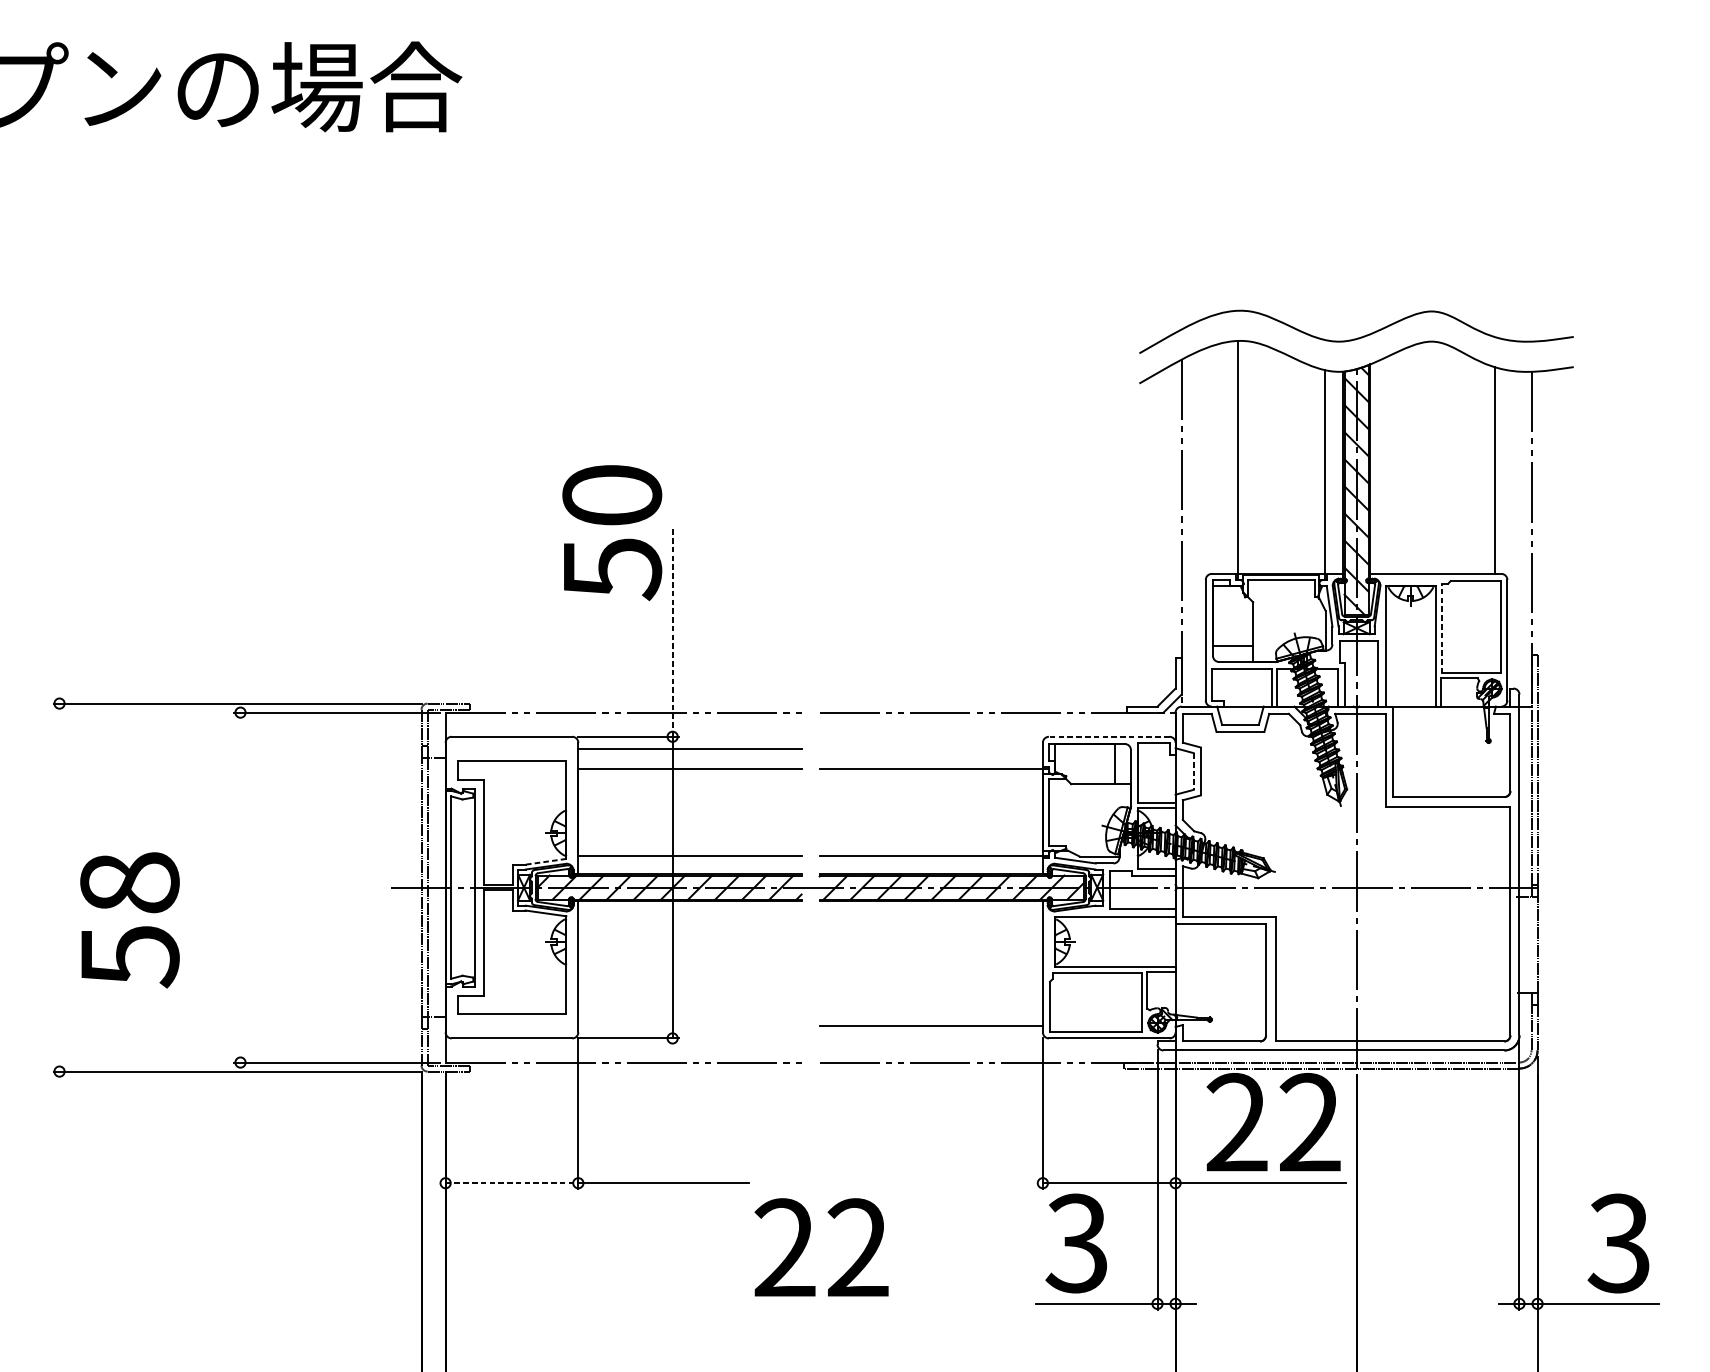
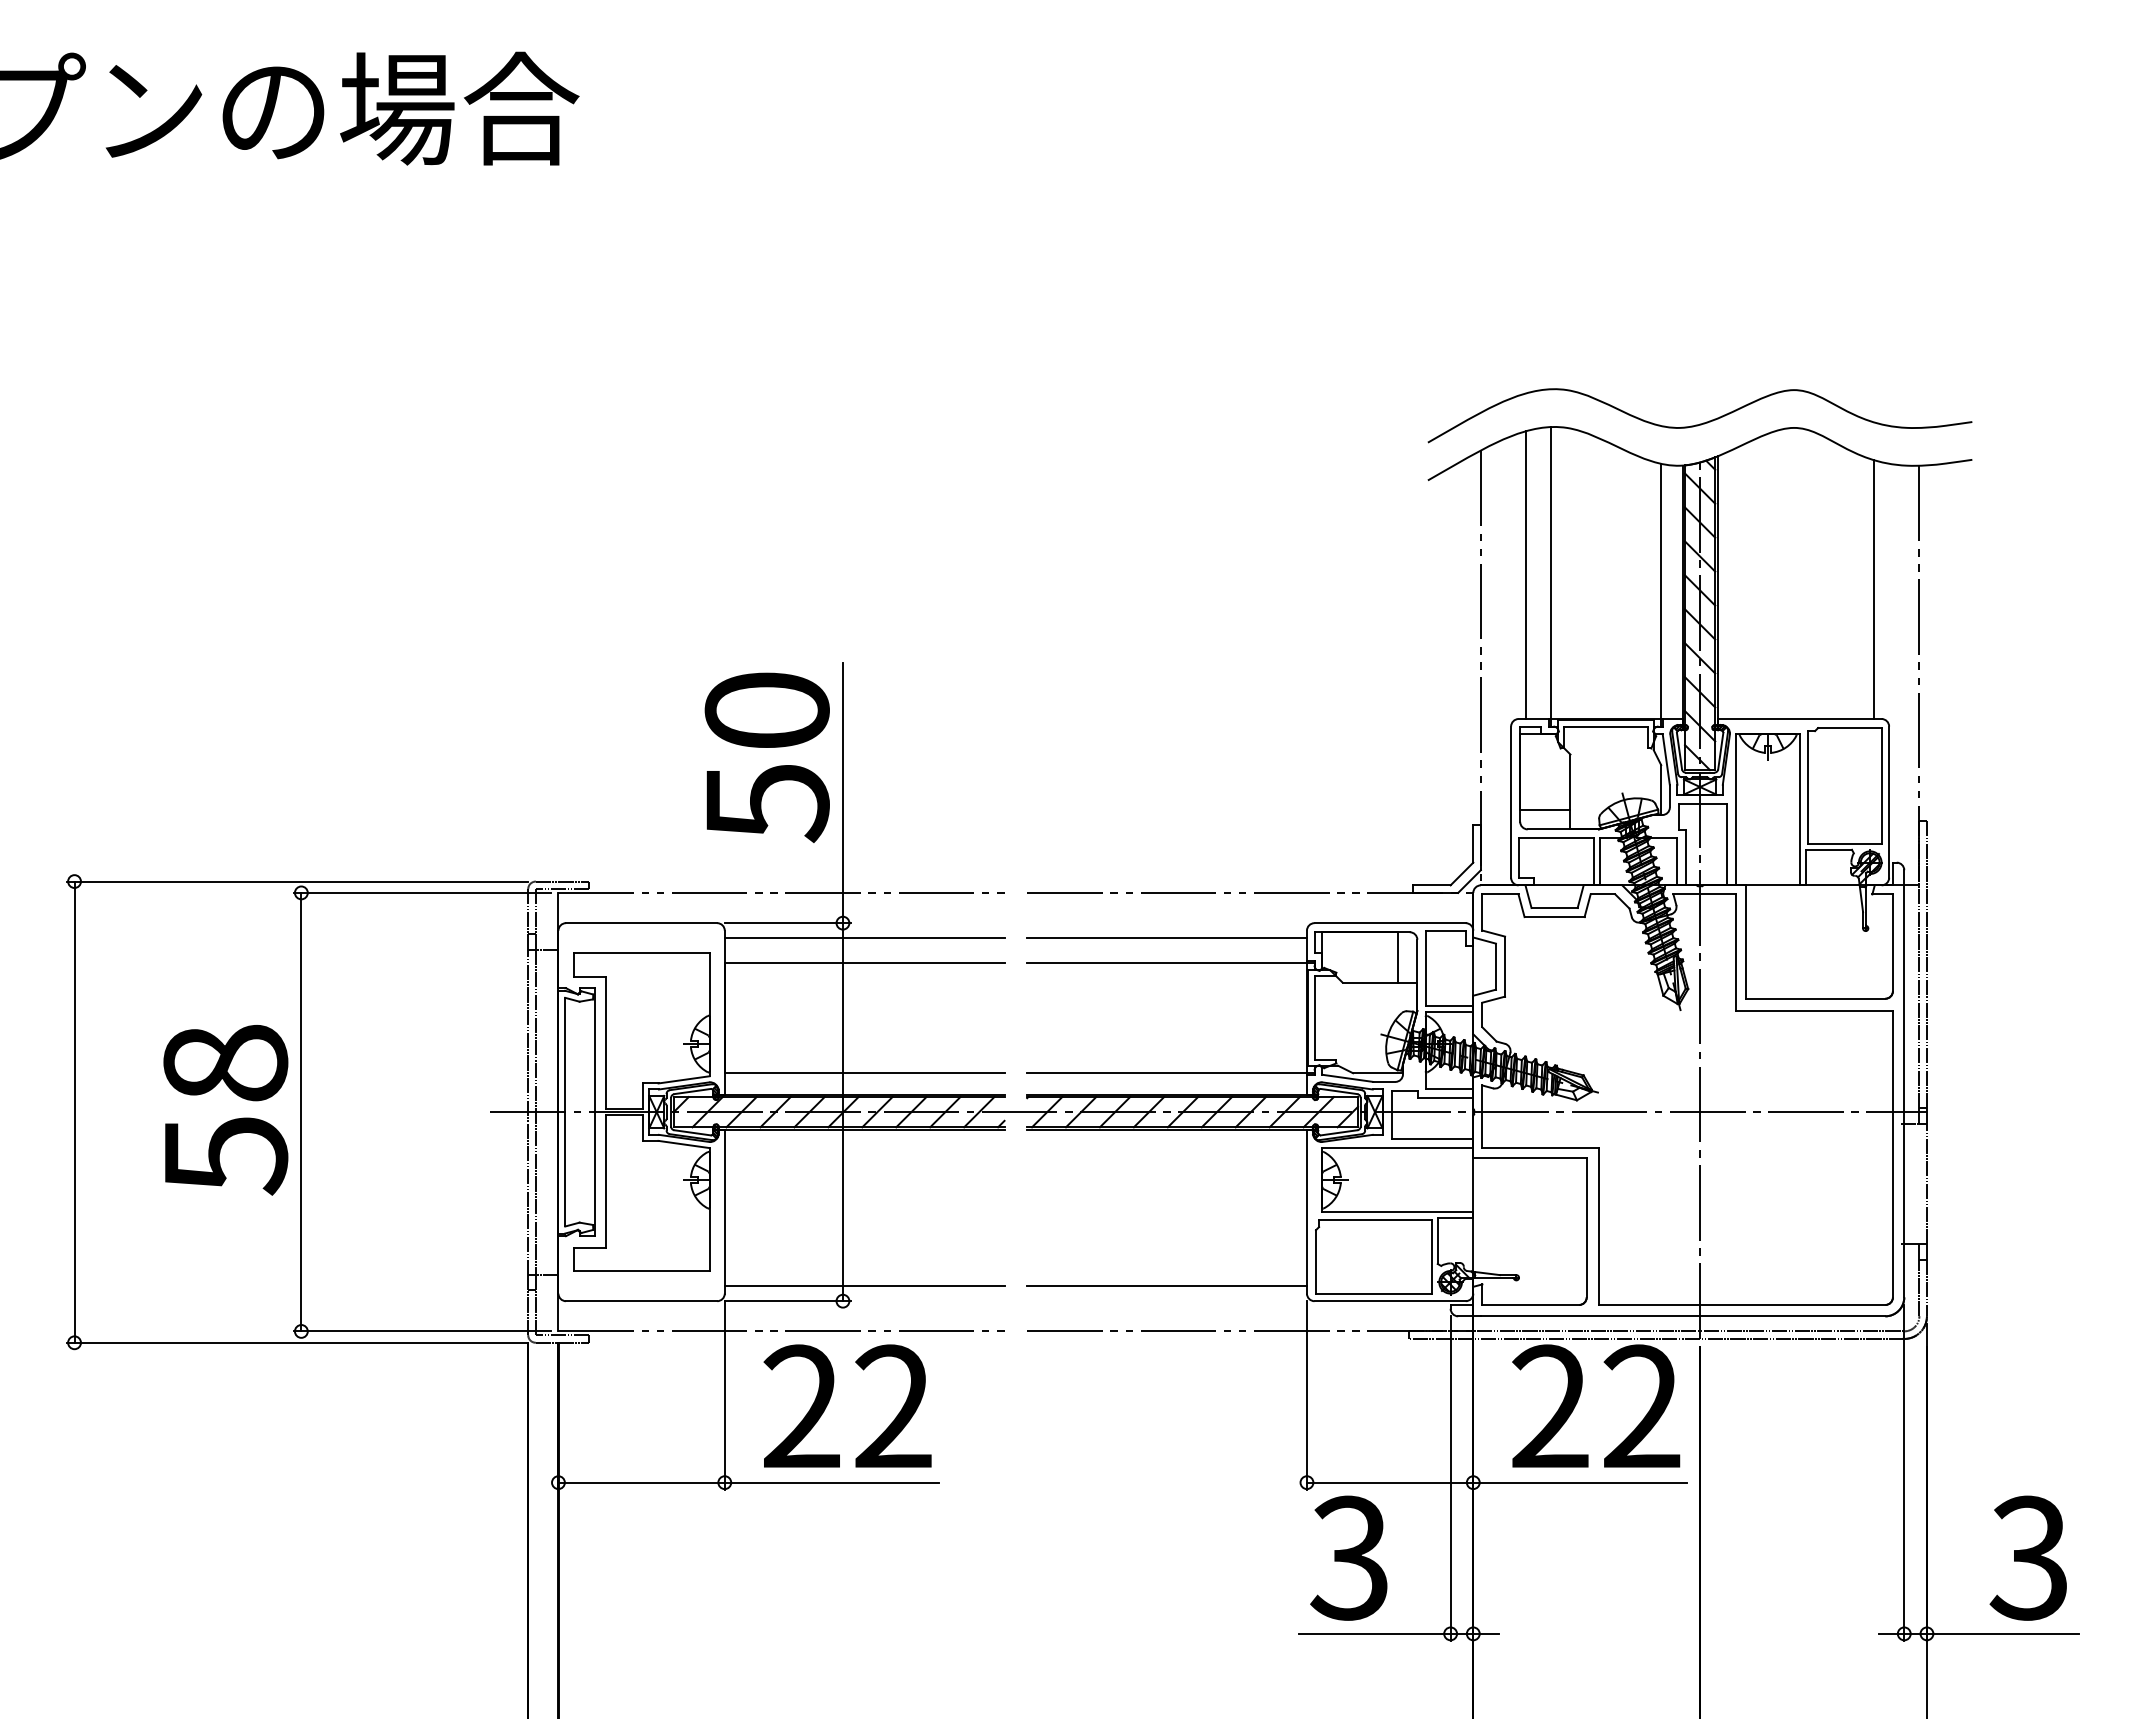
line: (1218, 459) -> (1526, 575), added
text: (611, 532) -> (766, 757), moved
line: (1442, 627) -> (1807, 786), dashed -> solid
line: (672, 632) -> (842, 792), dashed -> solid
line: (1109, 737) -> (1390, 923), dashed -> solid
line: (930, 749) -> (1166, 938), added
line: (1193, 772) -> (1495, 967), dashed -> solid
line: (546, 861) -> (684, 1079), dashed -> solid
line: (59, 887) -> (74, 1111), added
line: (240, 887) -> (301, 1111), added
text: (129, 920) -> (225, 1110), moved
line: (689, 1026) -> (864, 1286), added
line: (512, 1183) -> (642, 1482), dashed -> solid
text: (821, 1246) -> (847, 1405), moved

